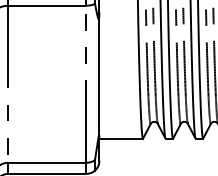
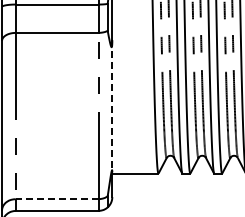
line: (99, 75) -> (112, 106), solid -> dashed
line: (46, 163) -> (56, 199), solid -> dashed

